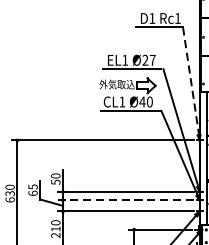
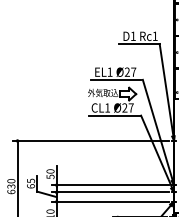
line: (190, 83) -> (166, 92), dashed -> solid
text: (145, 101) -> (127, 107), Ø40 -> Ø27
line: (125, 200) -> (110, 192), dashed -> solid

